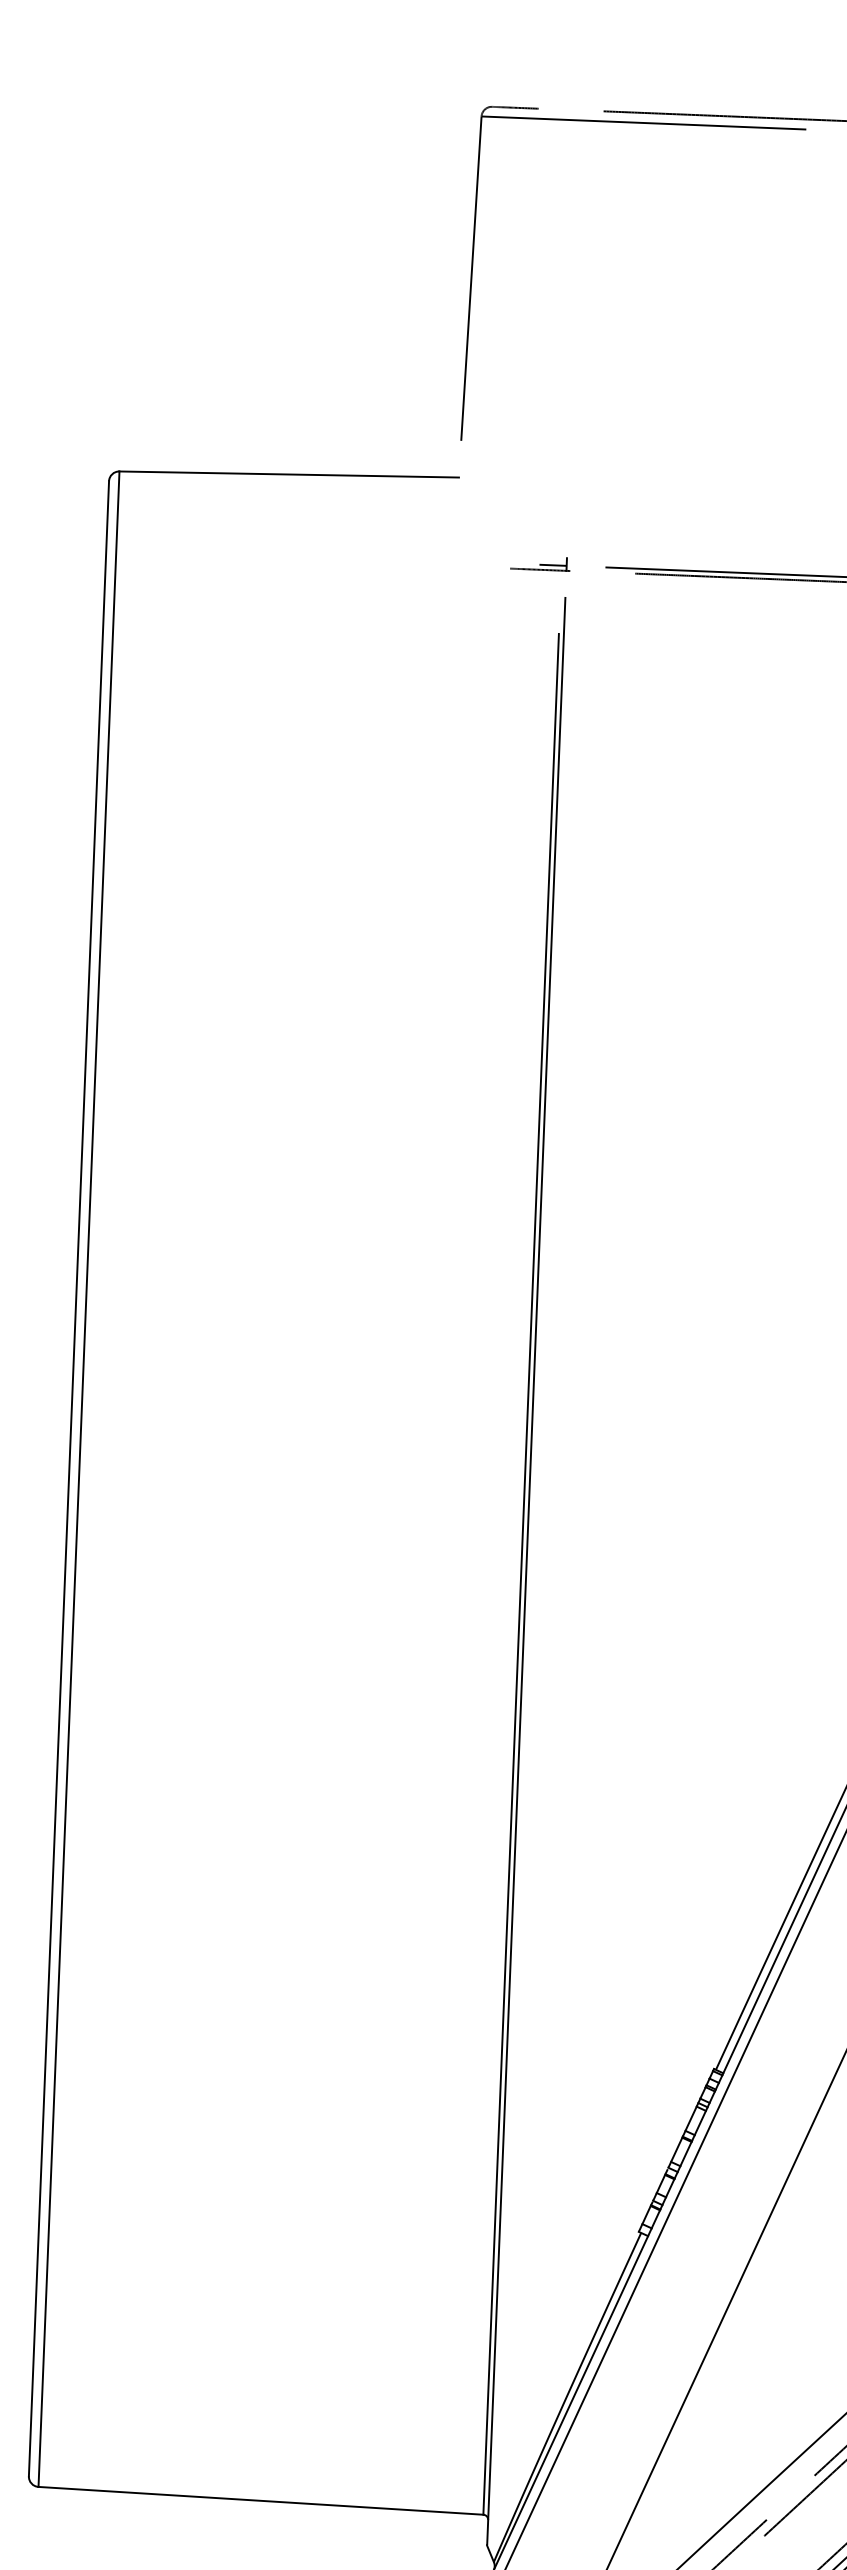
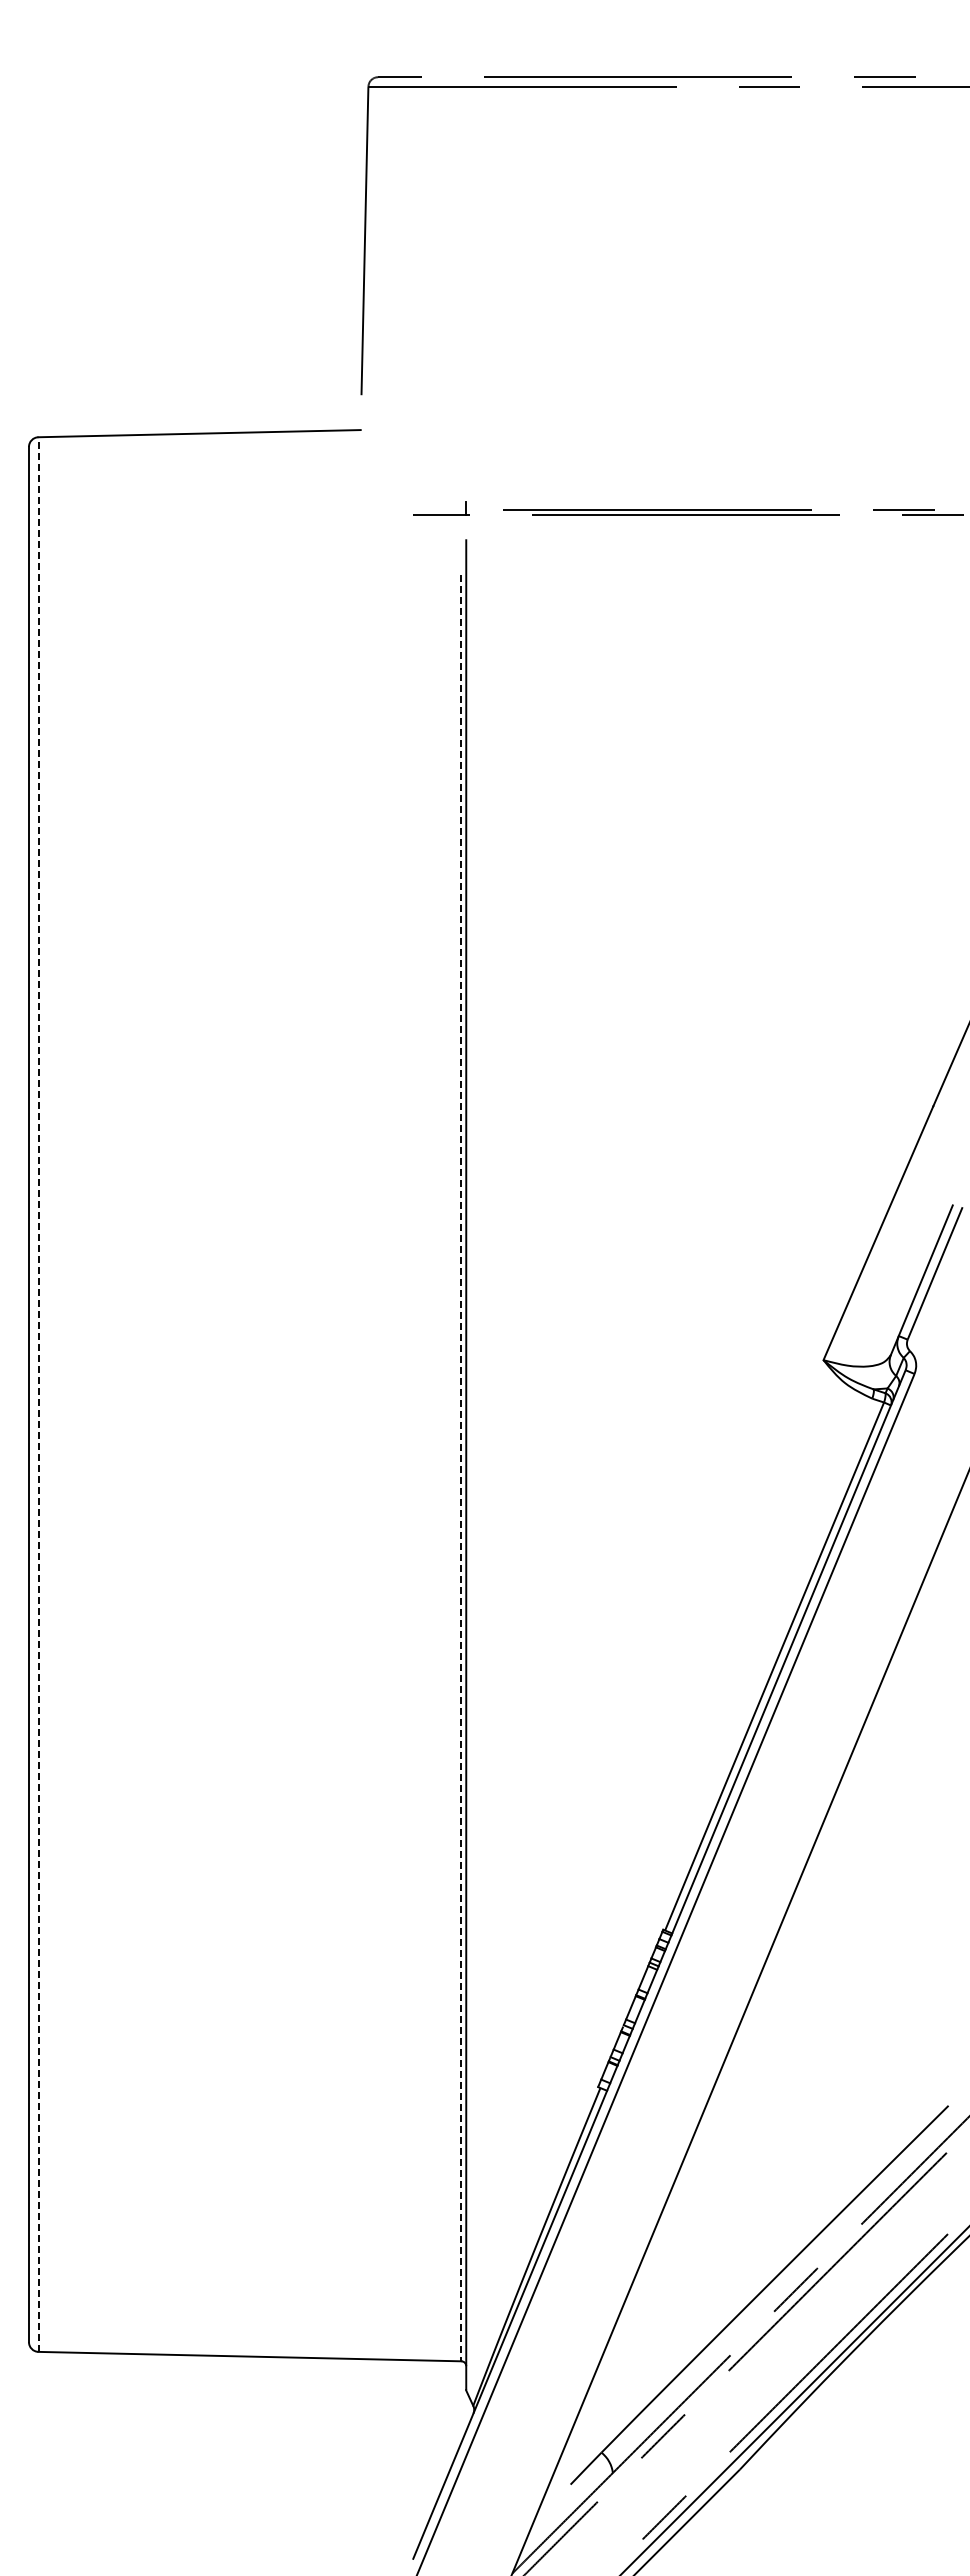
line: (553, 565) -> (453, 509), removed
line: (78, 1479) -> (38, 1394), solid -> dashed
line: (521, 1574) -> (461, 1468), solid -> dashed

